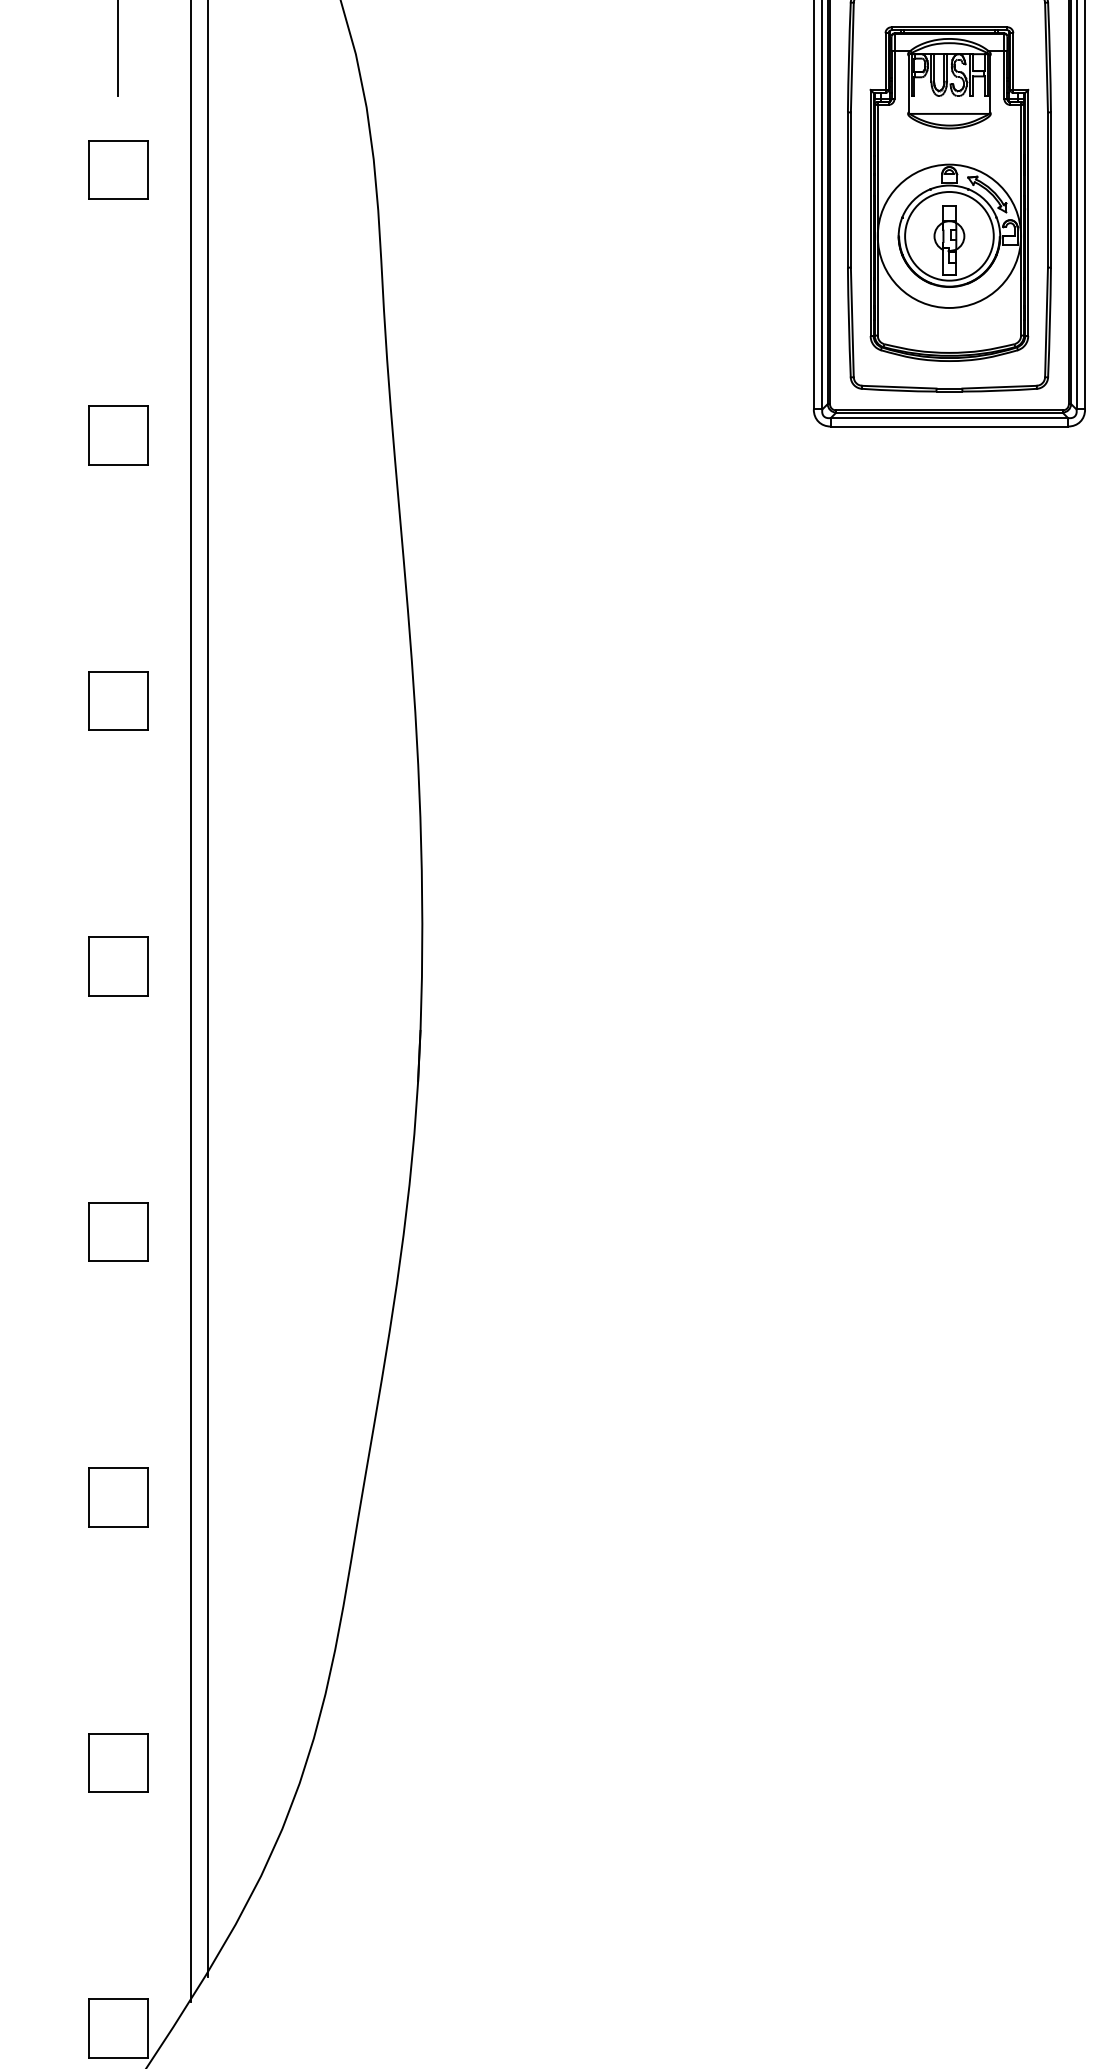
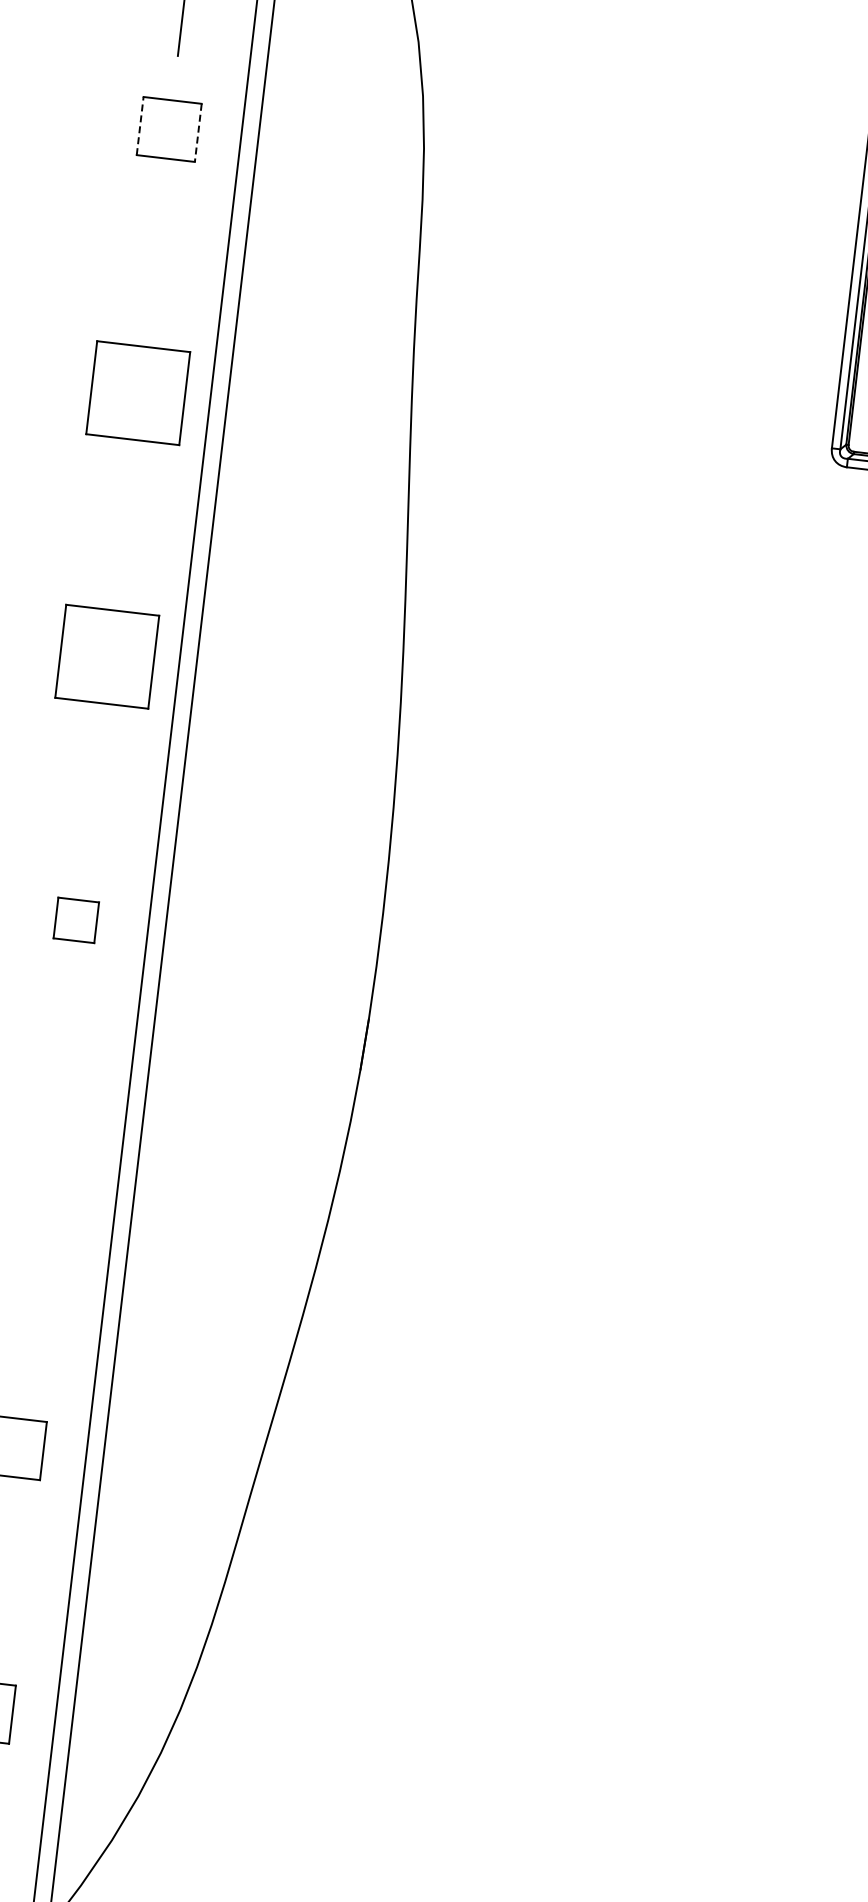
line: (89, 169) -> (140, 125), solid -> dashed
line: (147, 170) -> (198, 133), solid -> dashed
part: (118, 435) -> (138, 393), size x1.6
part: (118, 700) -> (107, 656), size x1.6
part: (118, 966) -> (76, 920), size x0.7
part: (118, 1231) -> (45, 1183), removed

